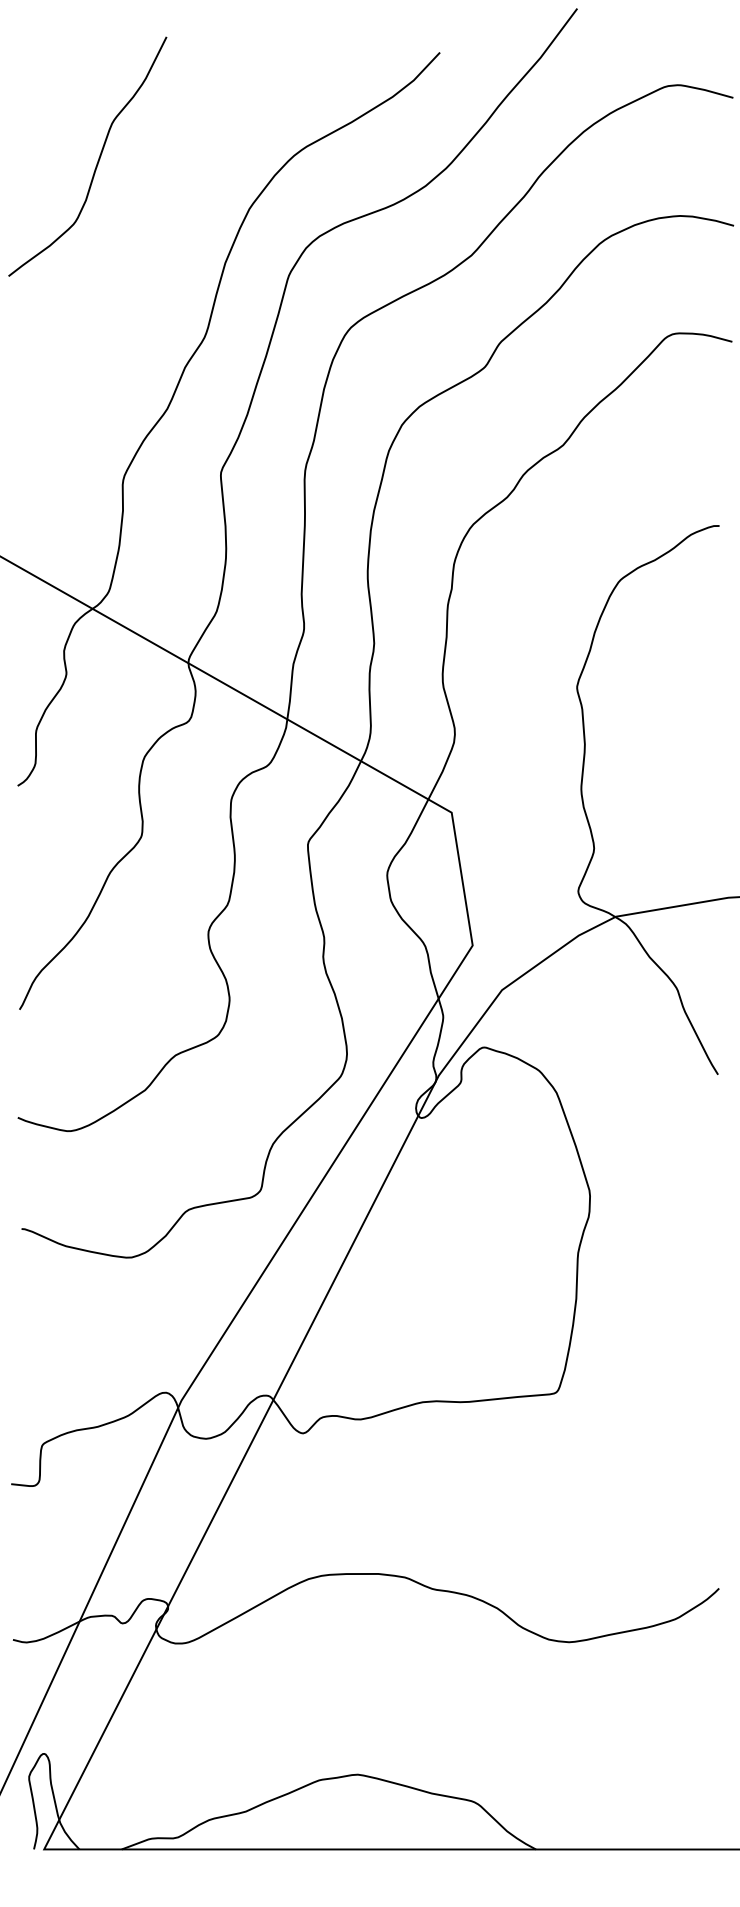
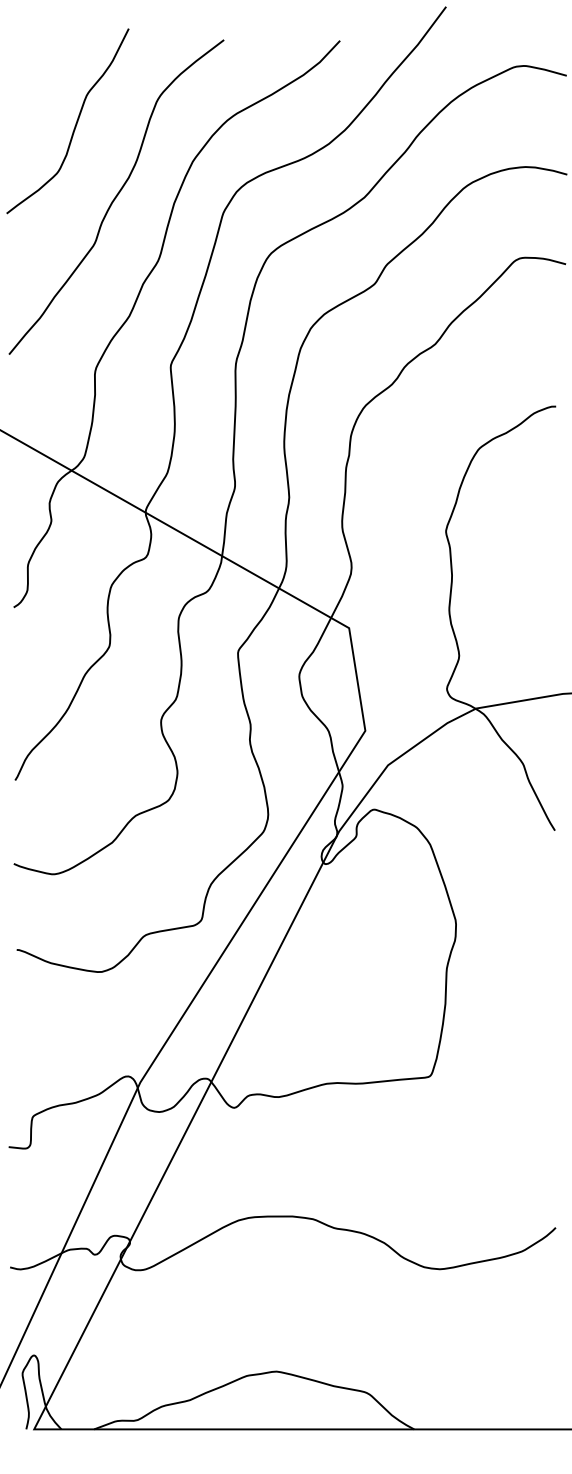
curve: (150, 254) -> (116, 196), added

